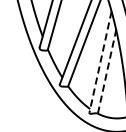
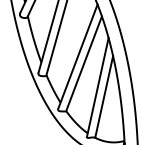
line: (100, 62) -> (97, 87), dashed -> solid
line: (107, 71) -> (104, 96), dashed -> solid

